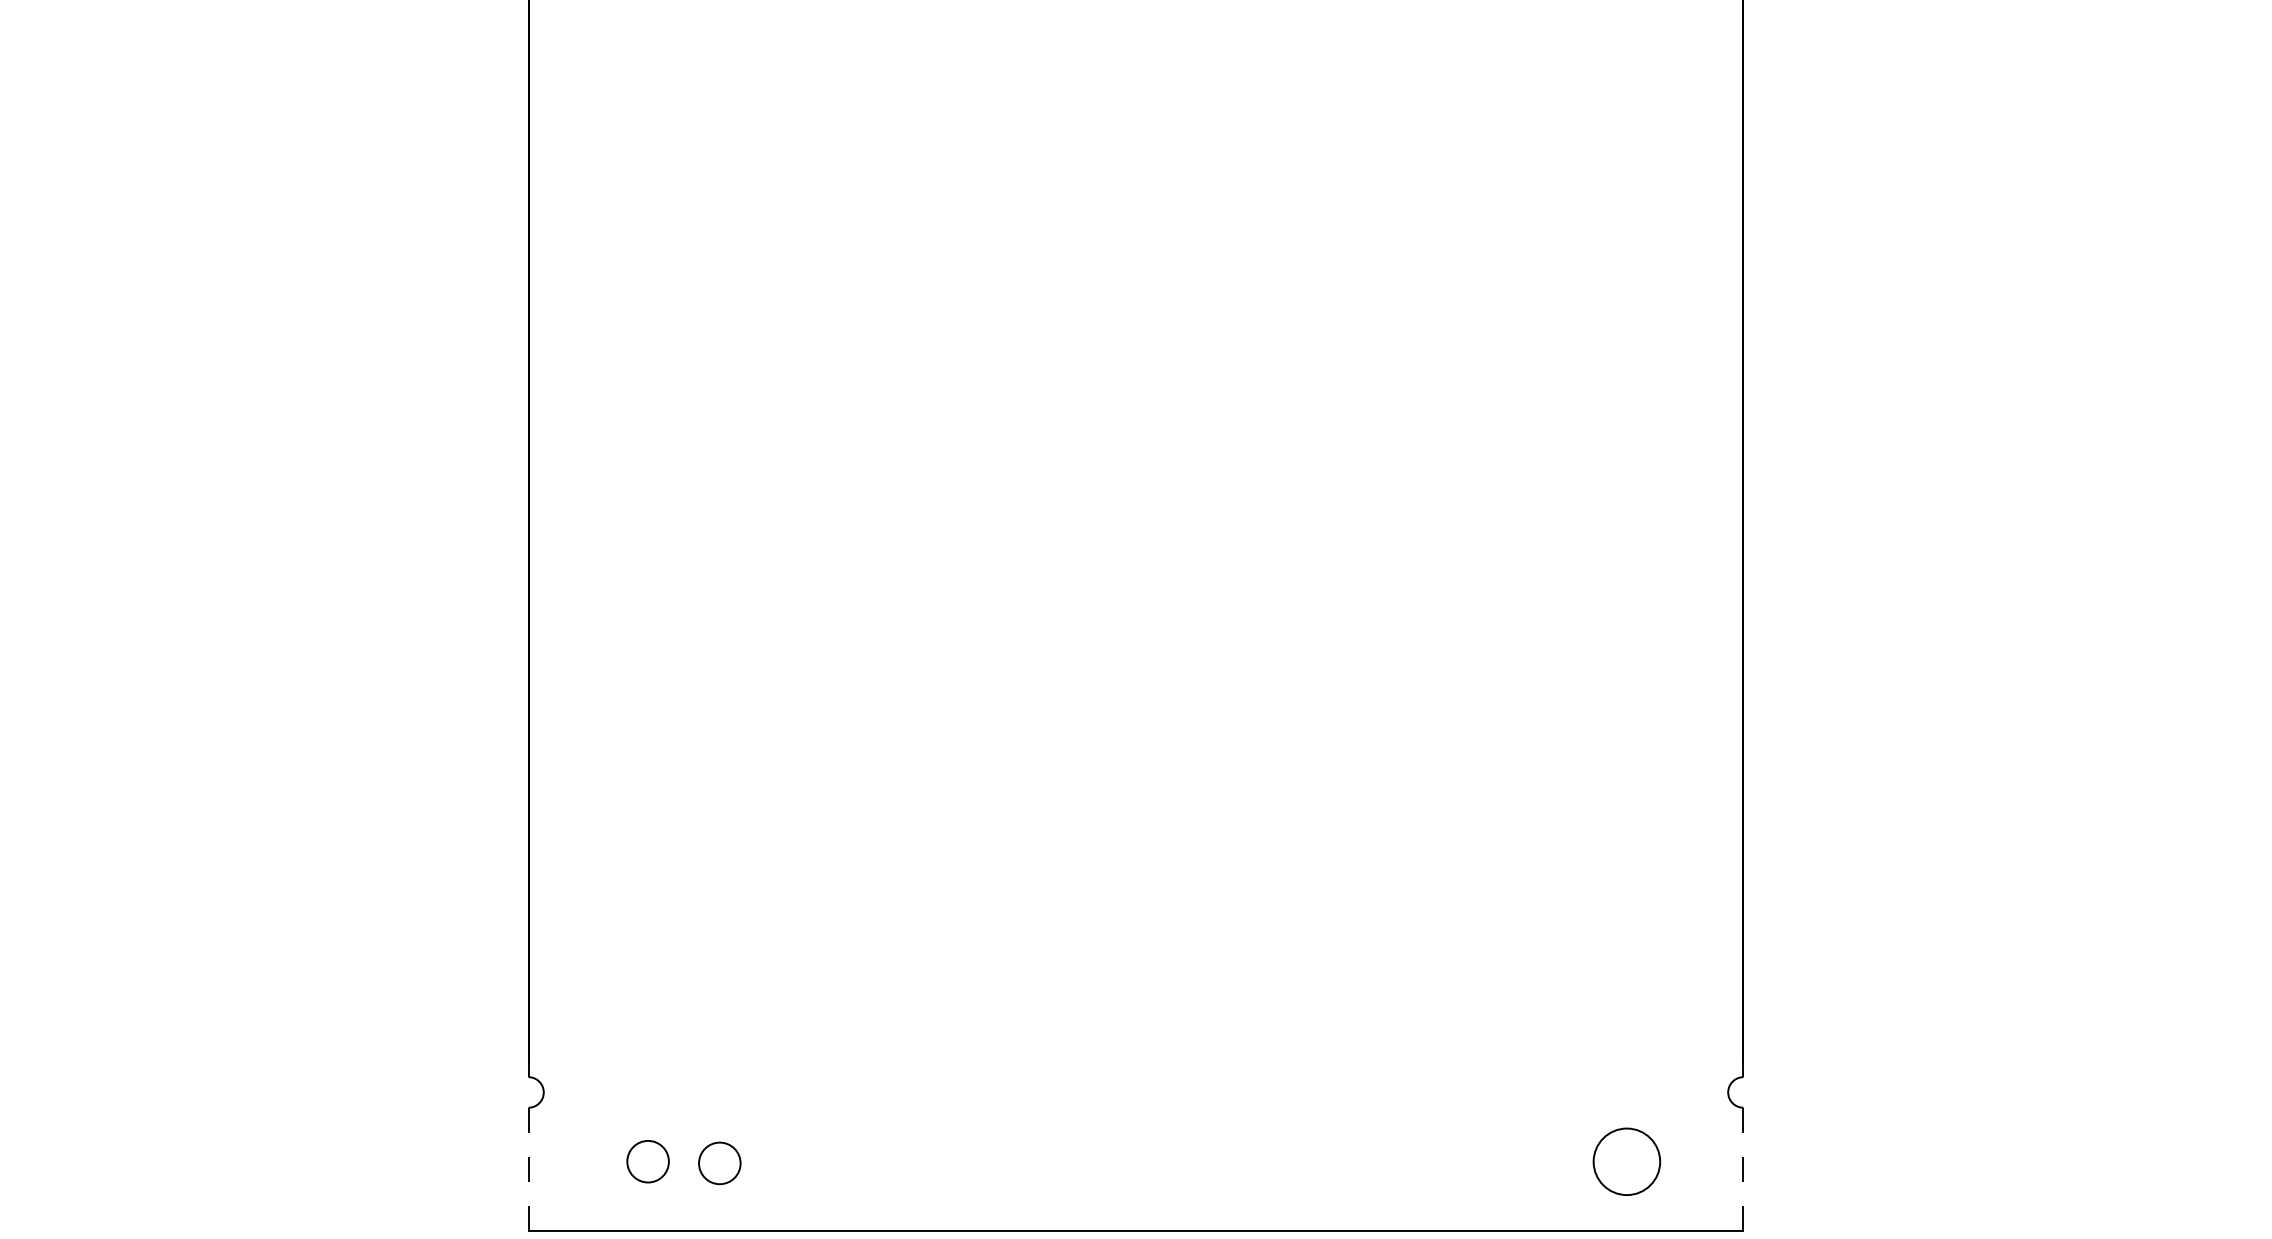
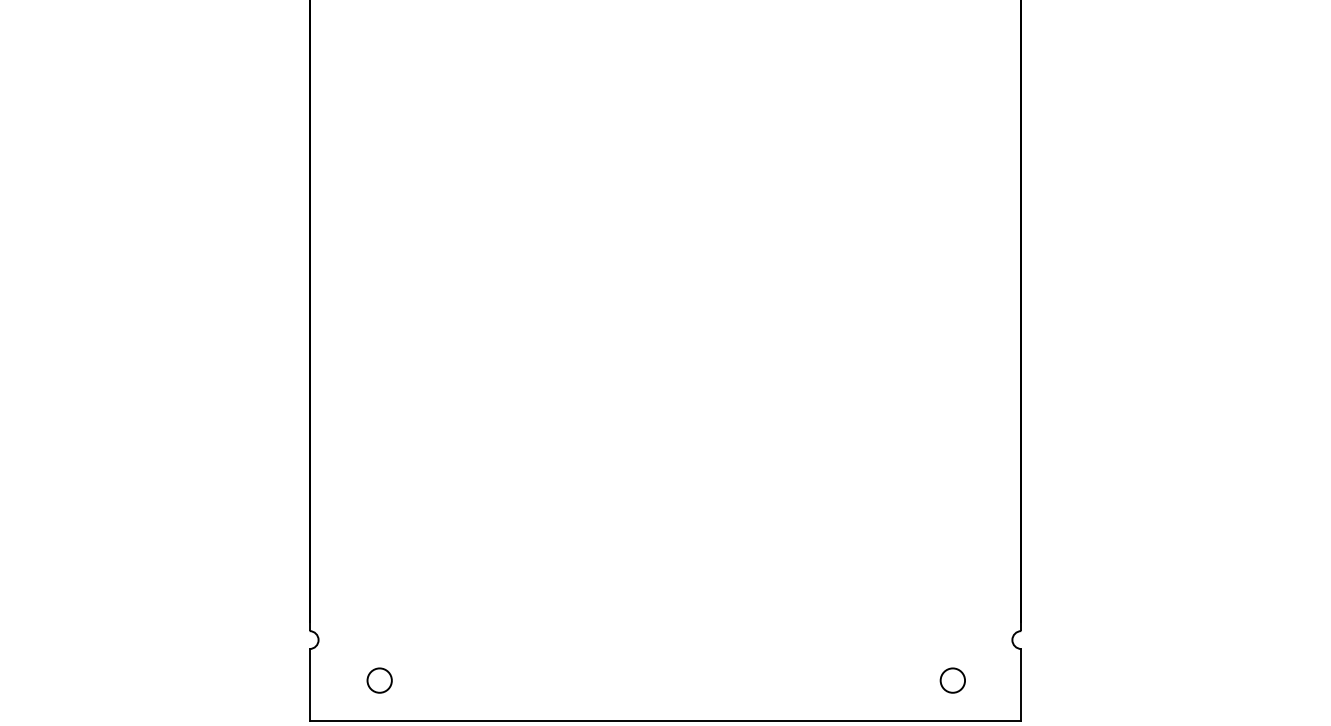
circle: (1625, 1161) -> (952, 680), size x0.62
circle: (719, 1163) -> (421, 681), removed
line: (528, 1170) -> (309, 685), dashed -> solid
line: (1743, 1170) -> (1021, 685), dashed -> solid

